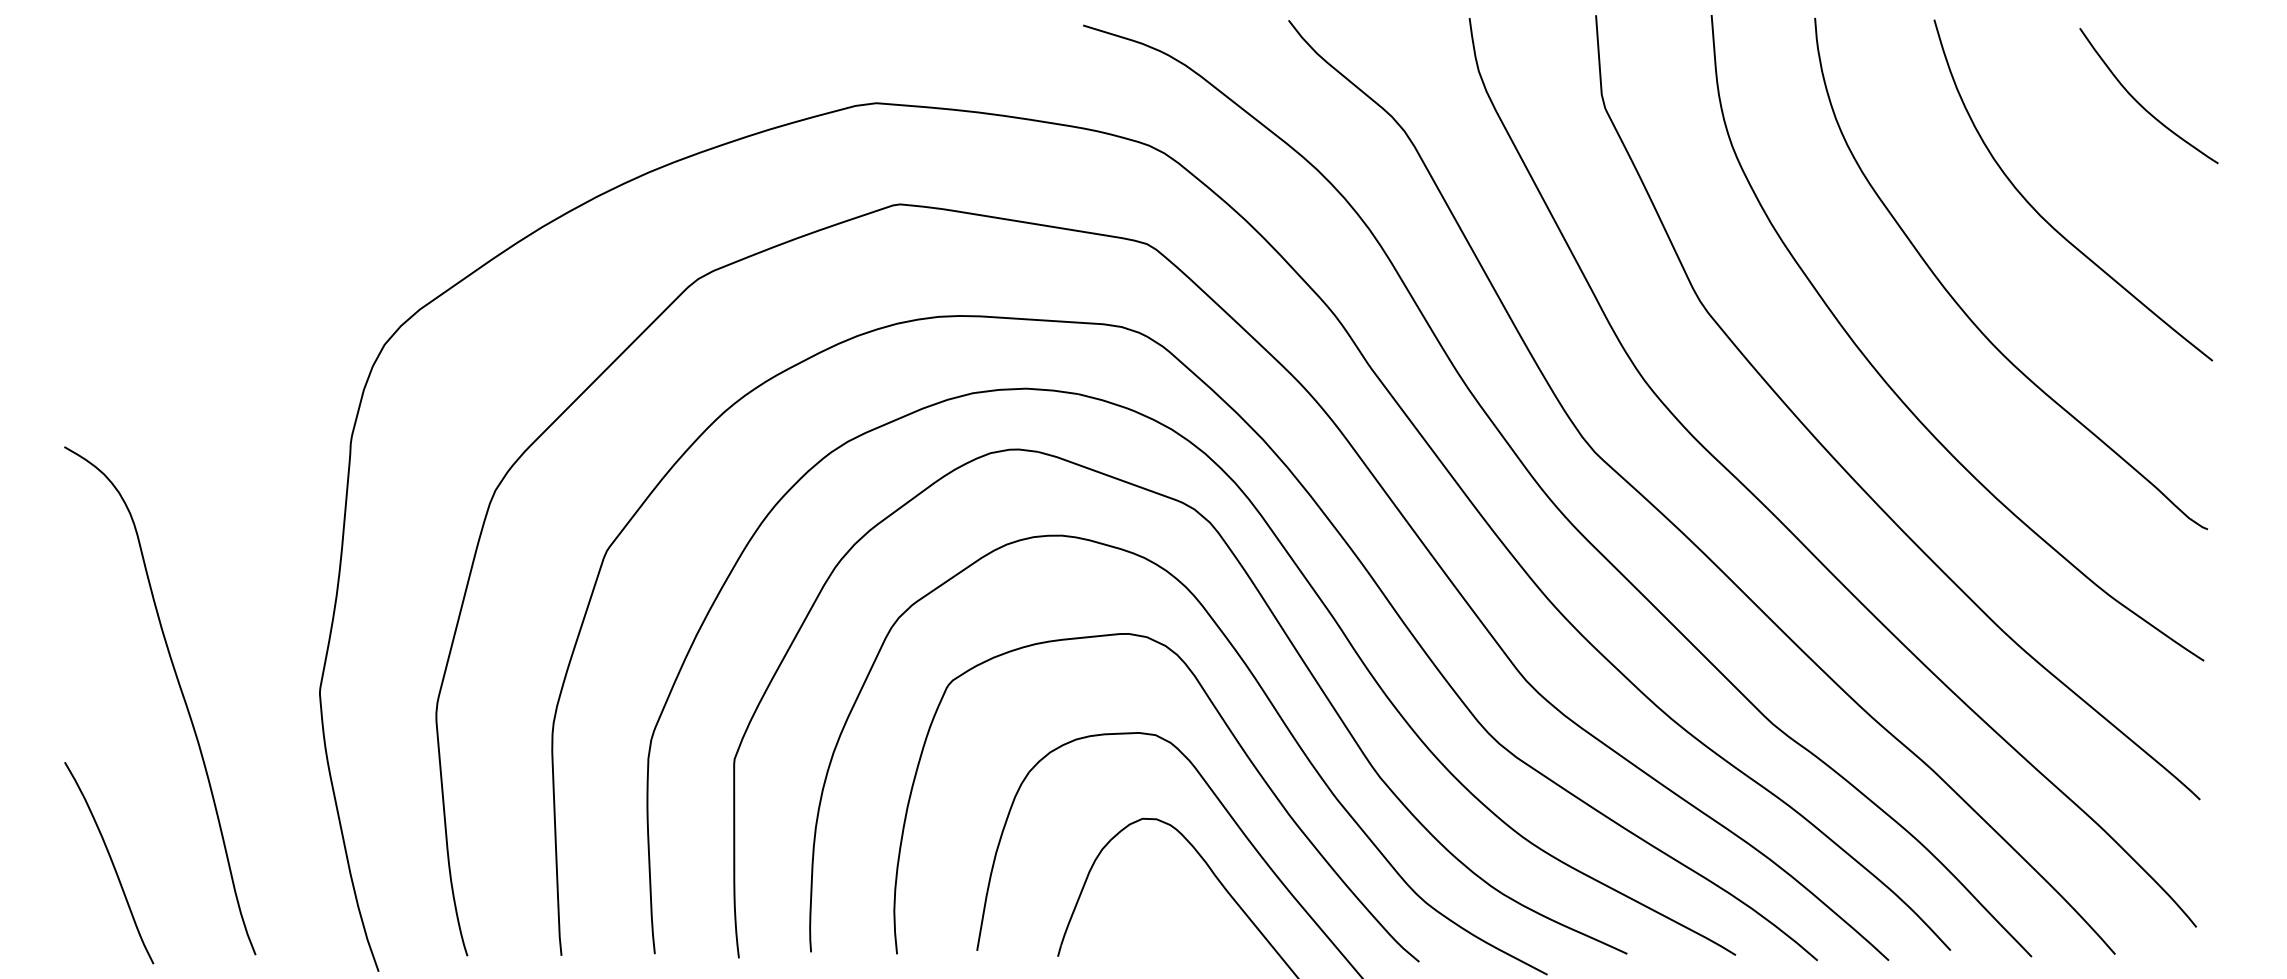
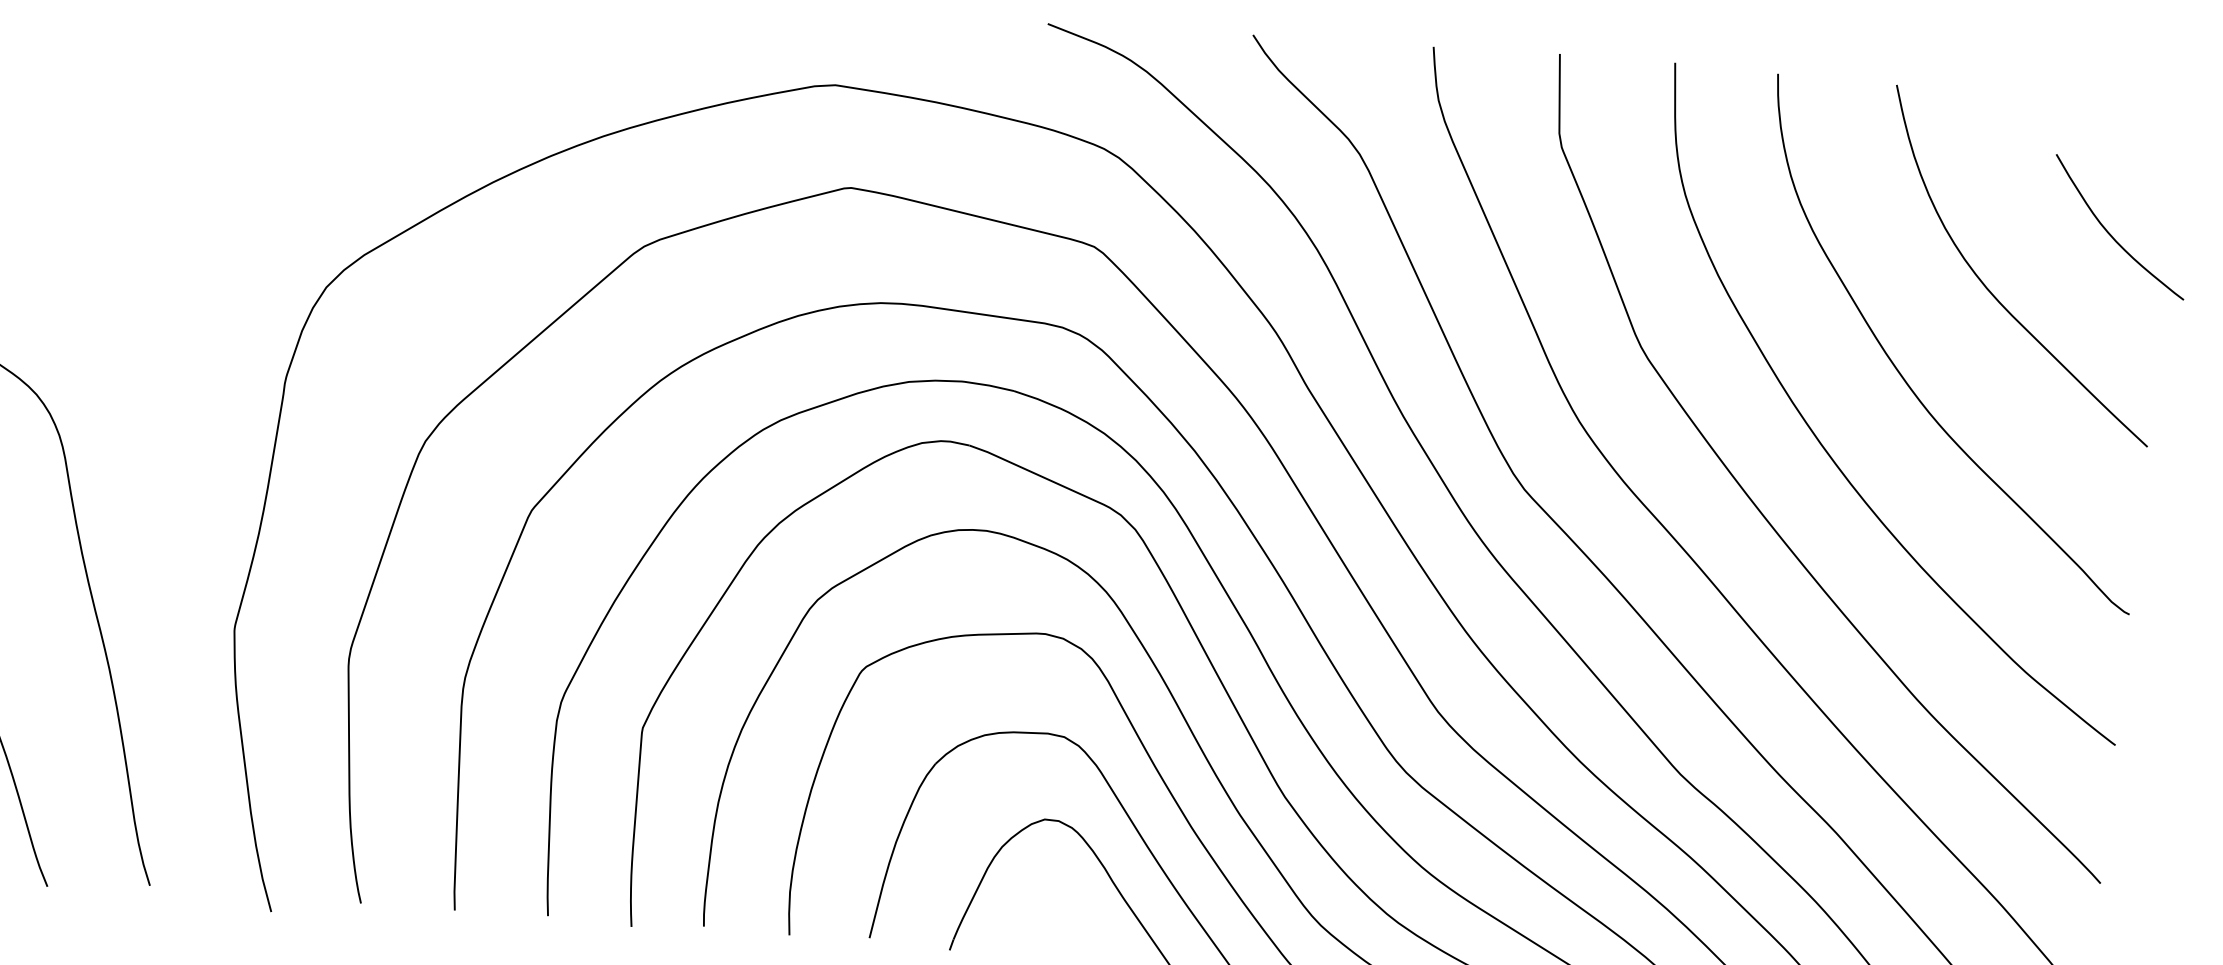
curve: (2140, 103) -> (2110, 234), moved

